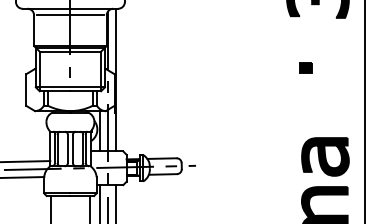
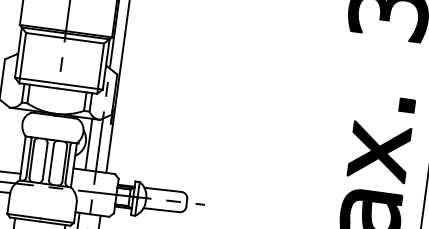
part: (305, 67) -> (406, 104), moved
part: (325, 106) -> (379, 151), added

